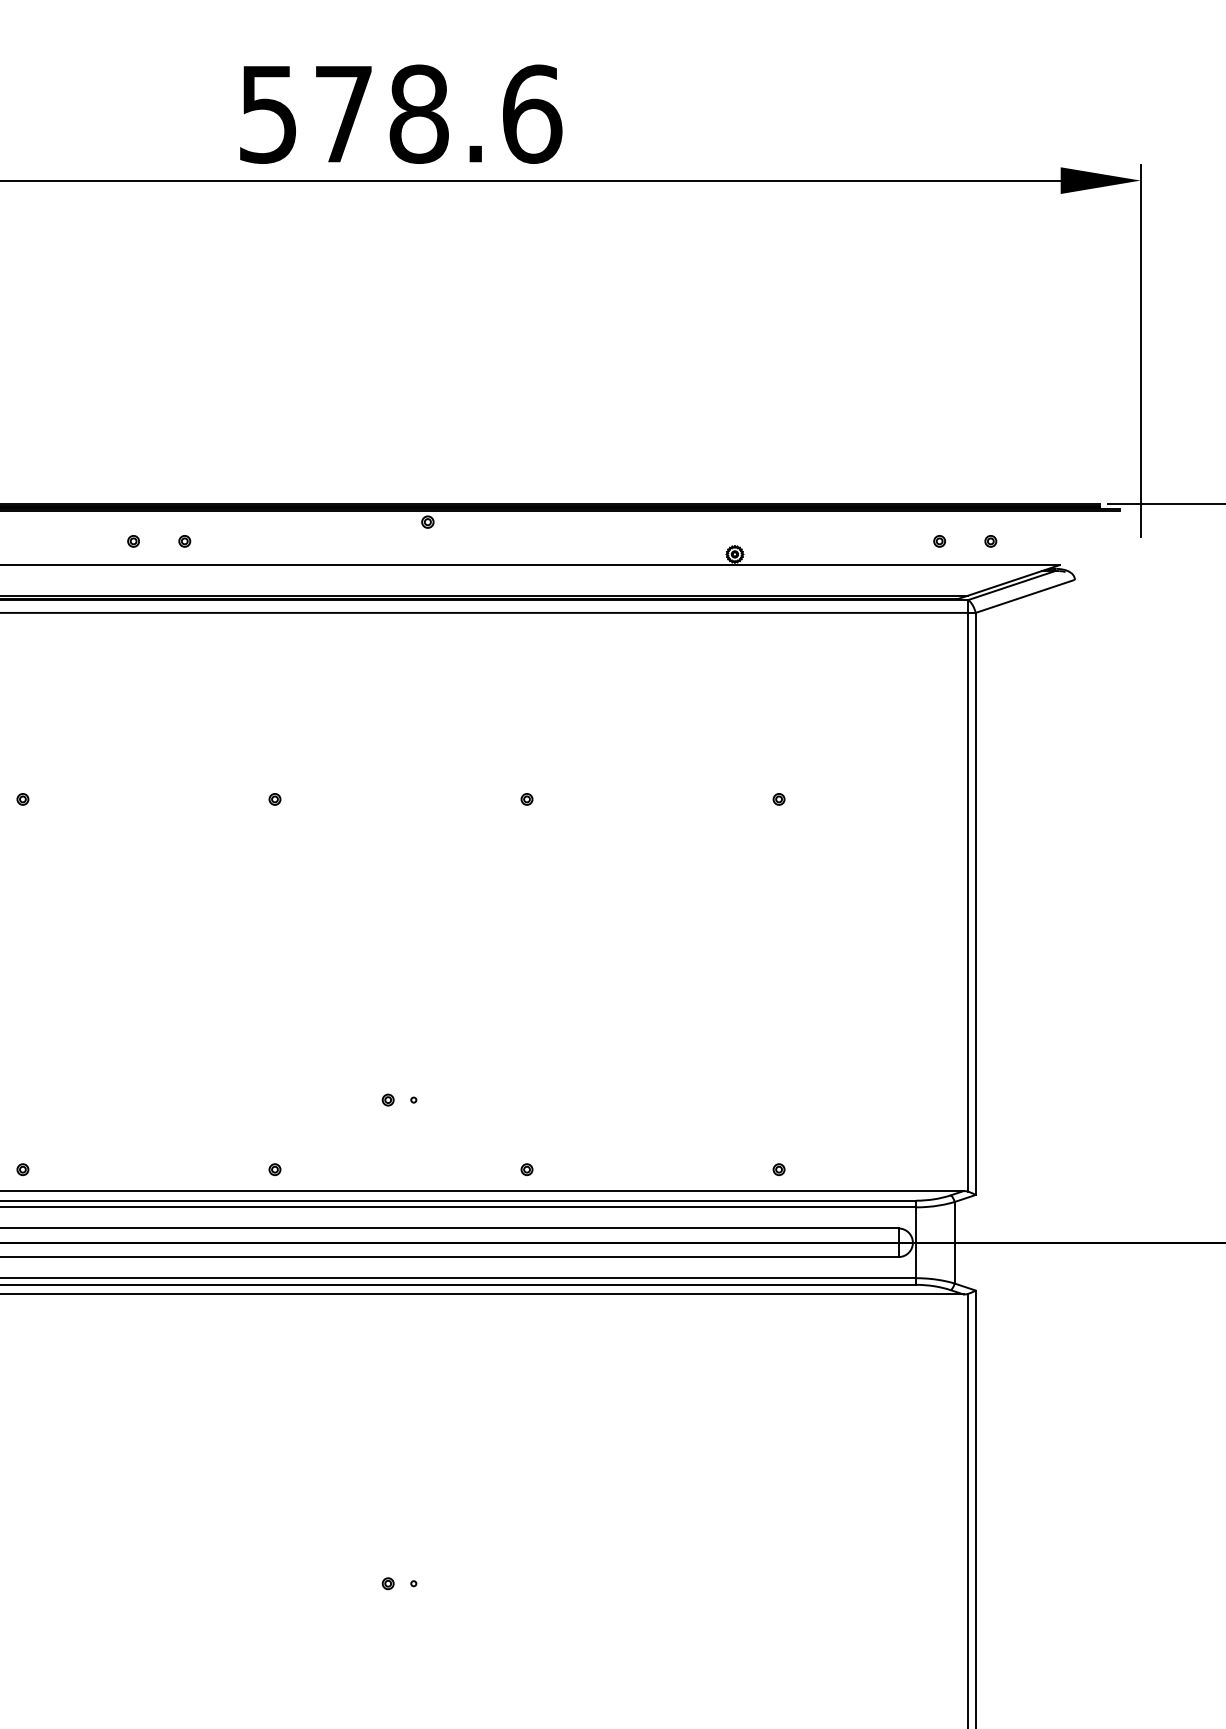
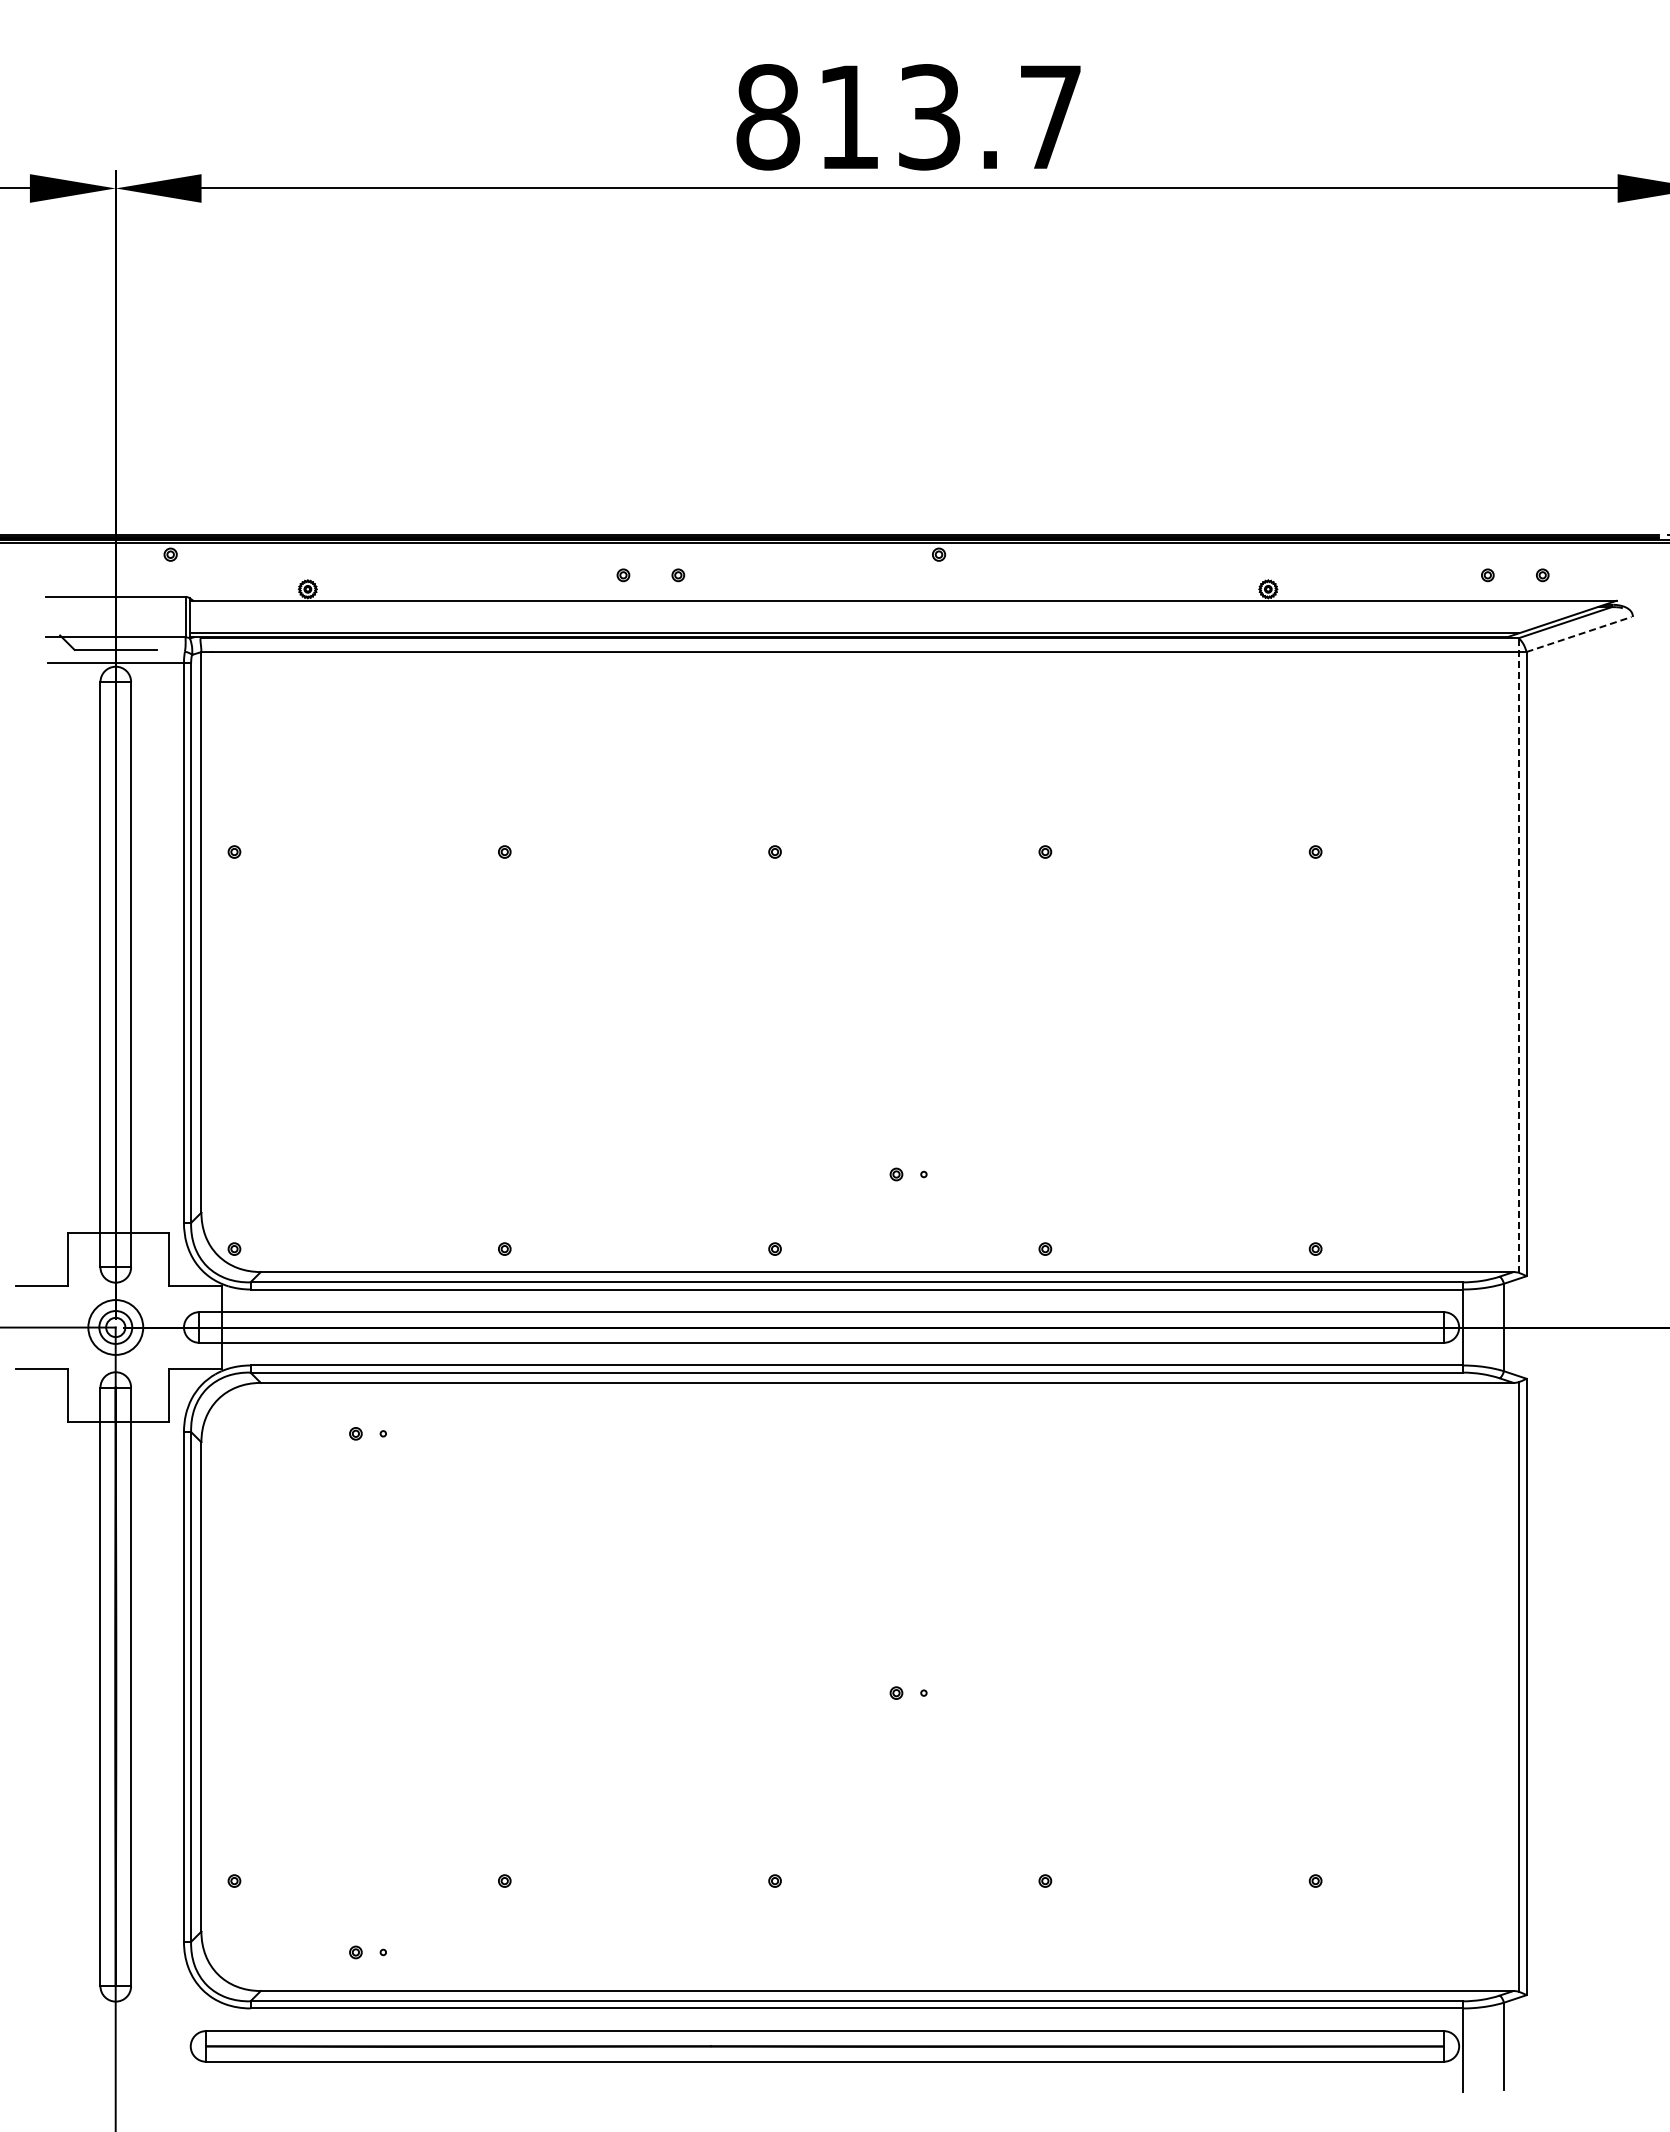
text: (400, 114) -> (909, 117), 578.6 -> 813.7
line: (1025, 596) -> (1579, 634), solid -> dashed
line: (968, 895) -> (1518, 955), solid -> dashed

